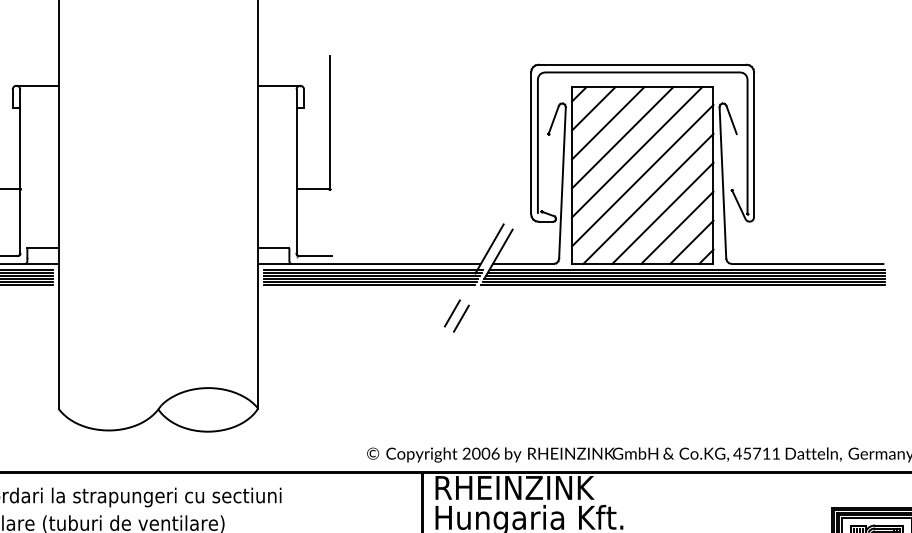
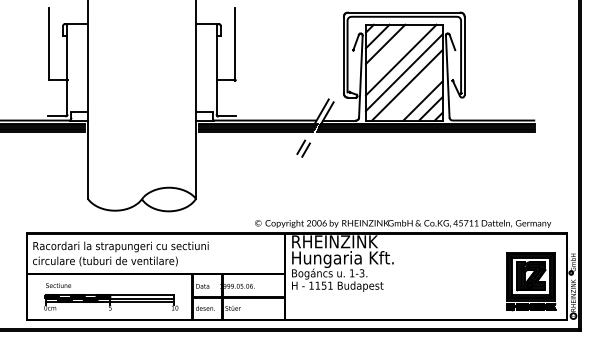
line: (620, 136) -> (392, 51), removed
line: (661, 212) -> (414, 92), removed

